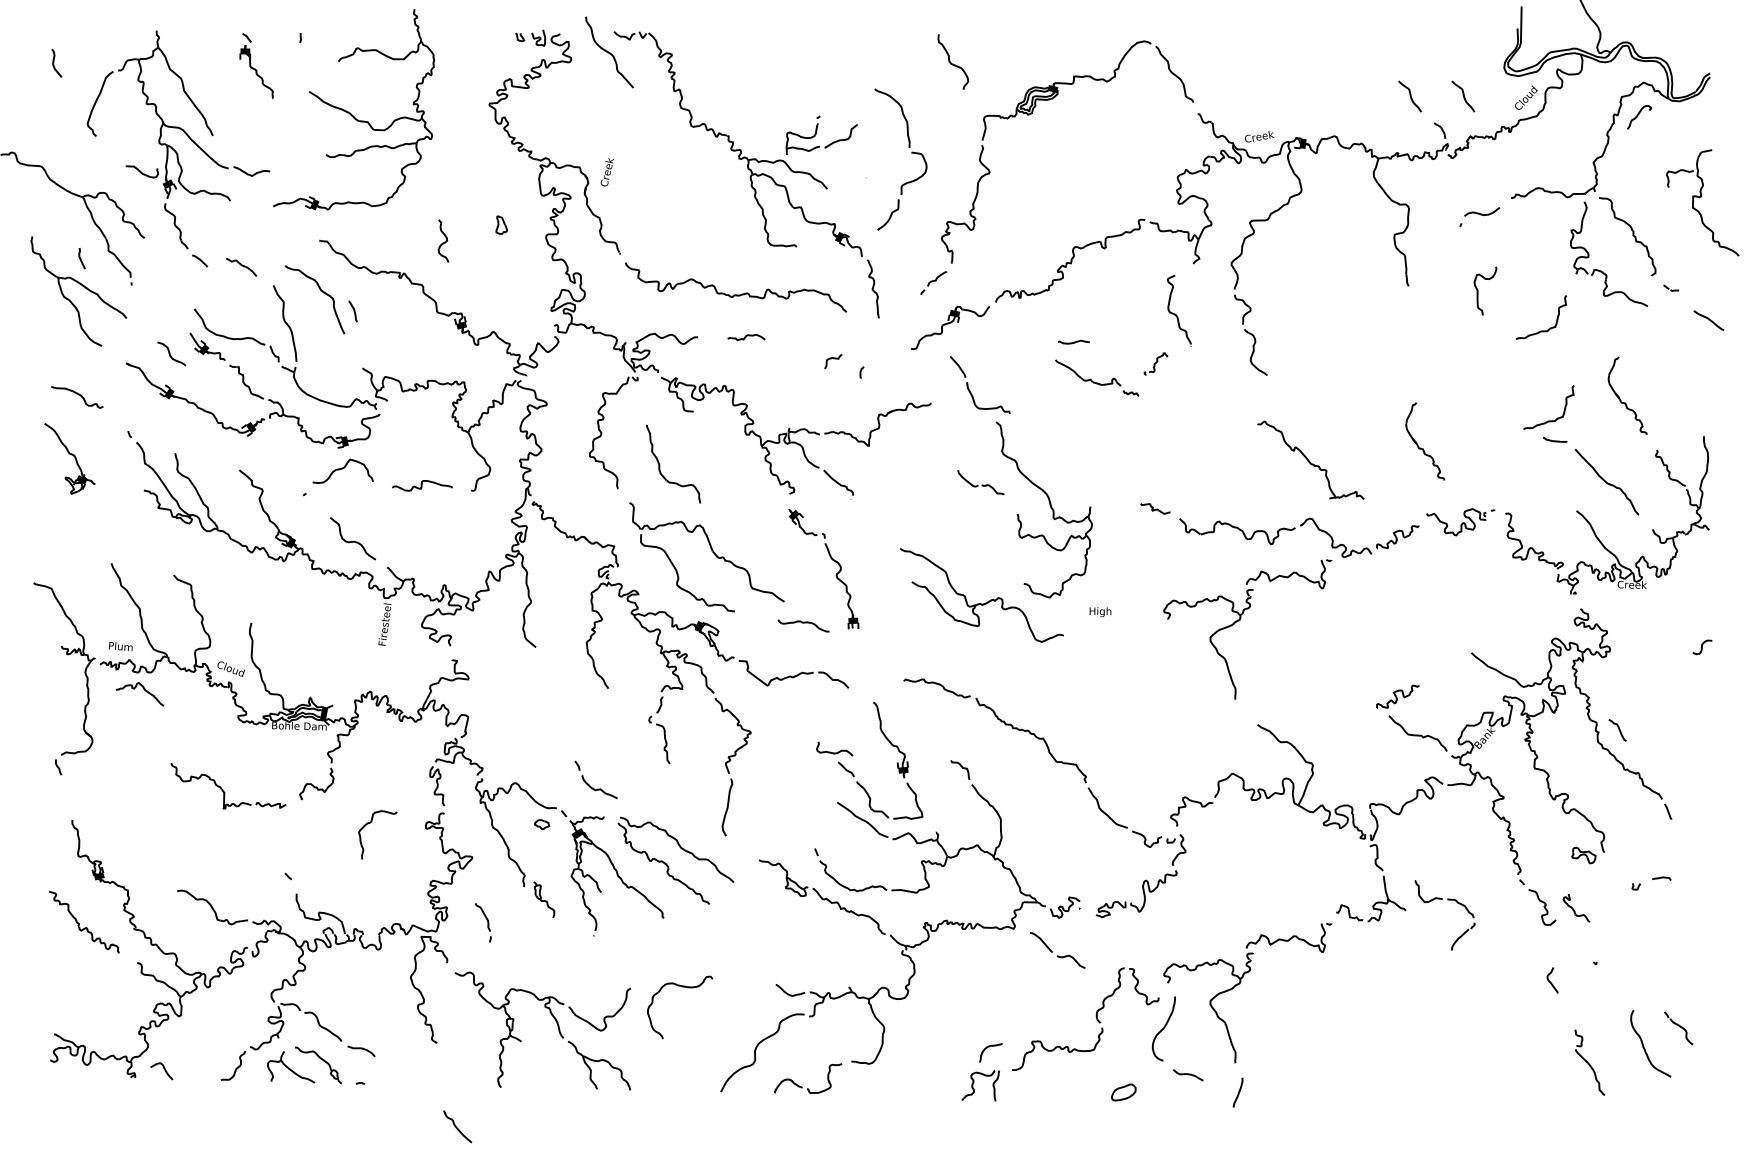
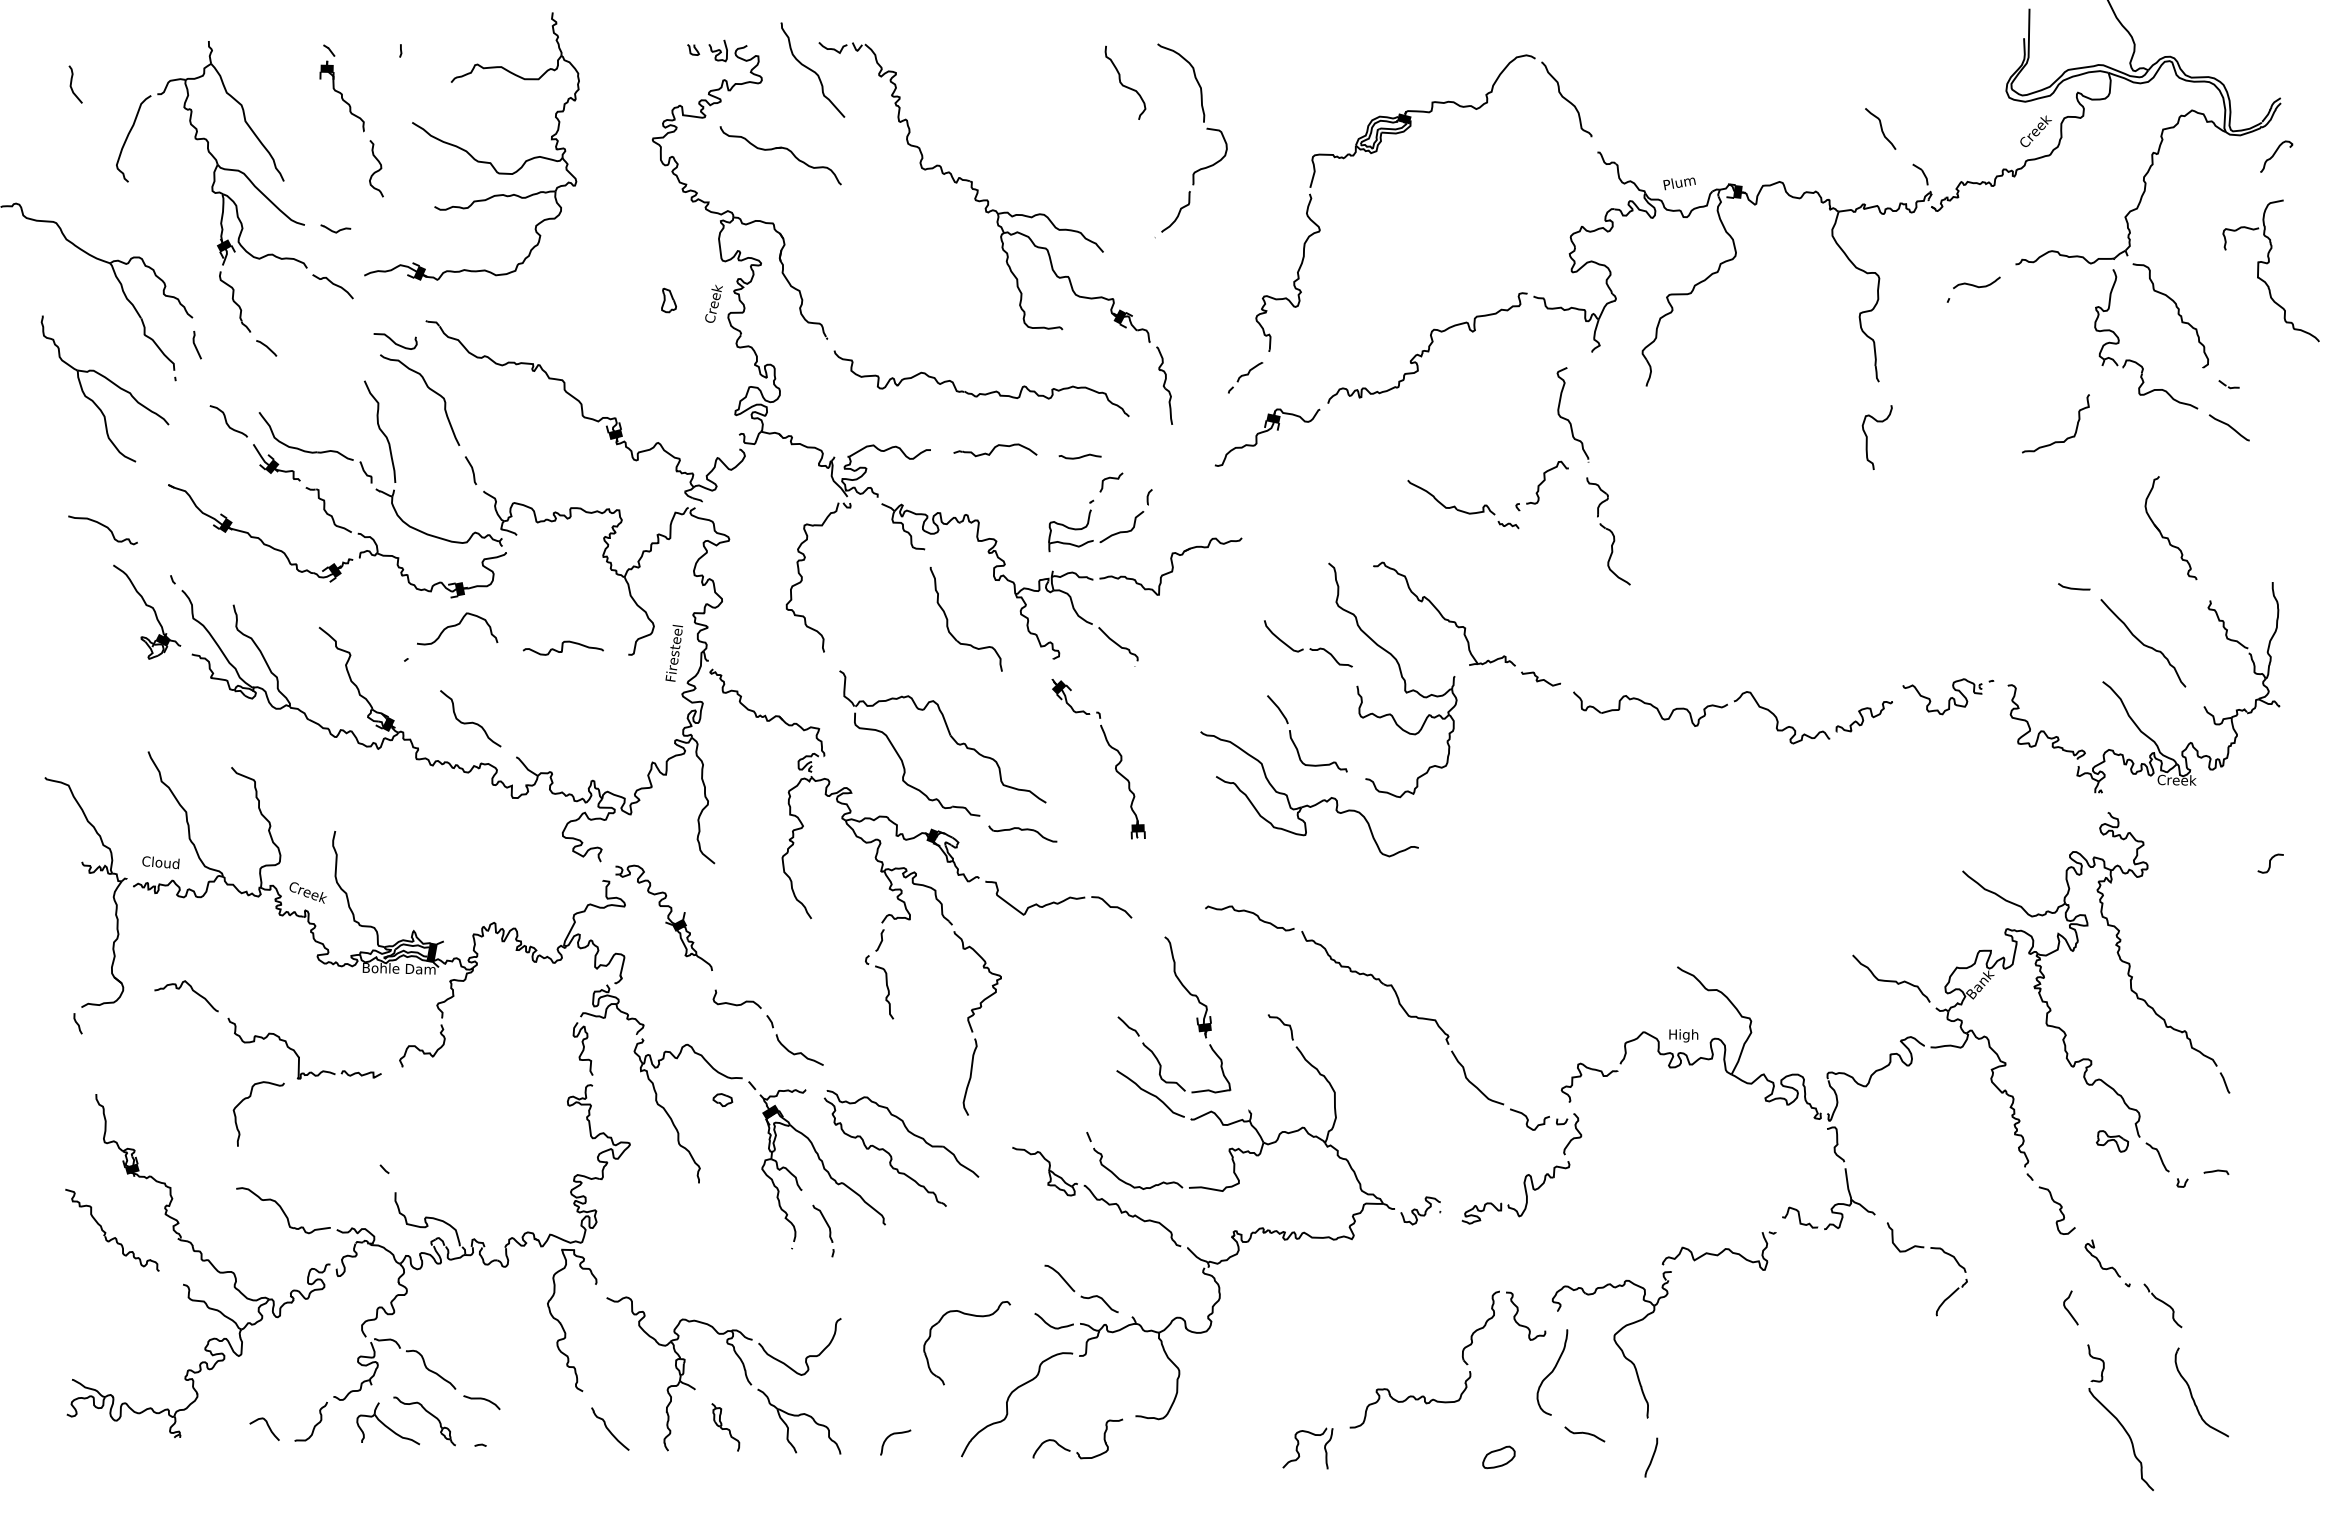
curve: (951, 63) -> (1123, 84), moved
curve: (1463, 96) -> (1951, 128), removed
text: (1526, 97) -> (2035, 130), Cloud -> Creek
part: (585, 111) -> (780, 148), added
curve: (1638, 115) -> (2275, 154), moved
part: (816, 132) -> (1089, 522), moved
text: (1259, 136) -> (1679, 182), Creek -> Plum
part: (911, 153) -> (1206, 129), moved
curve: (141, 171) -> (394, 341), moved
part: (251, 171) -> (335, 228), size x0.62
text: (606, 171) -> (713, 303), moved
curve: (443, 242) -> (376, 170), moved
line: (80, 258) -> (195, 344), moved
part: (241, 267) -> (332, 286), moved
curve: (1478, 291) -> (1867, 437), moved
line: (353, 310) -> (471, 469), moved
curve: (1708, 319) -> (2228, 426), moved
part: (1250, 335) -> (1608, 531), moved
part: (746, 337) -> (995, 450), size x1.67
curve: (1073, 342) -> (1079, 456), moved
curve: (170, 354) -> (227, 421), moved
part: (1155, 363) -> (1541, 485), size x1.67
part: (969, 390) -> (1293, 740), moved
curve: (1548, 420) -> (2065, 561), removed
part: (1423, 448) -> (1898, 598), removed
part: (70, 458) -> (147, 611), moved
part: (1310, 459) -> (1444, 613), moved
part: (660, 464) -> (948, 619), moved
part: (981, 482) -> (1308, 643), size x1.43
text: (1100, 611) -> (1683, 1035), moved
part: (1240, 620) -> (1654, 827), removed
text: (384, 623) -> (673, 652), moved
part: (803, 625) -> (1022, 833), moved
text: (120, 646) -> (160, 862), Plum -> Cloud
text: (230, 668) -> (307, 892), Cloud -> Creek
part: (497, 687) -> (663, 917), added
curve: (144, 690) -> (192, 991), moved
curve: (1397, 696) -> (1863, 929), removed
curve: (1619, 730) -> (2159, 1157), moved
curve: (832, 752) -> (734, 1003), moved
curve: (371, 822) -> (250, 1097), moved
part: (544, 899) -> (725, 1427), moved
part: (1442, 899) -> (1923, 1248), moved
part: (1576, 908) -> (2102, 1258), moved
part: (483, 922) -> (823, 1230), moved
part: (1053, 951) -> (1075, 1290), moved
part: (684, 987) -> (972, 1316), moved
part: (1678, 1028) -> (2162, 1305), moved
curve: (988, 1047) -> (892, 1435), moved
part: (1589, 1062) -> (2120, 1417), size x1.67
curve: (163, 1069) -> (267, 1426), moved
curve: (457, 1127) -> (609, 1429), moved

